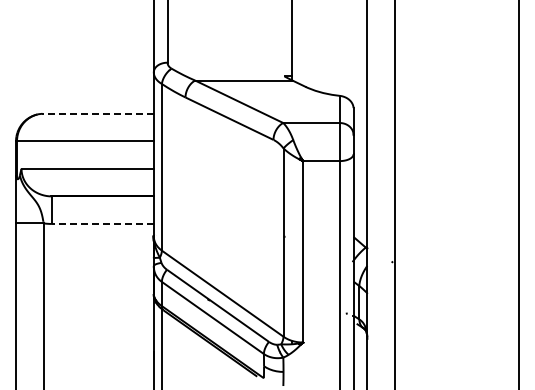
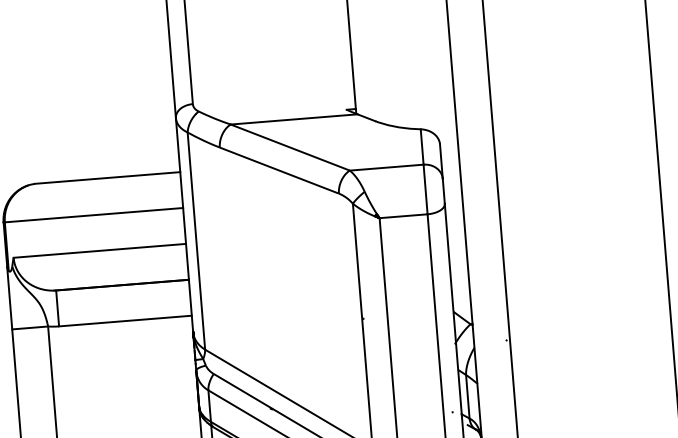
line: (98, 113) -> (108, 177), dashed -> solid
line: (102, 223) -> (124, 320), dashed -> solid

